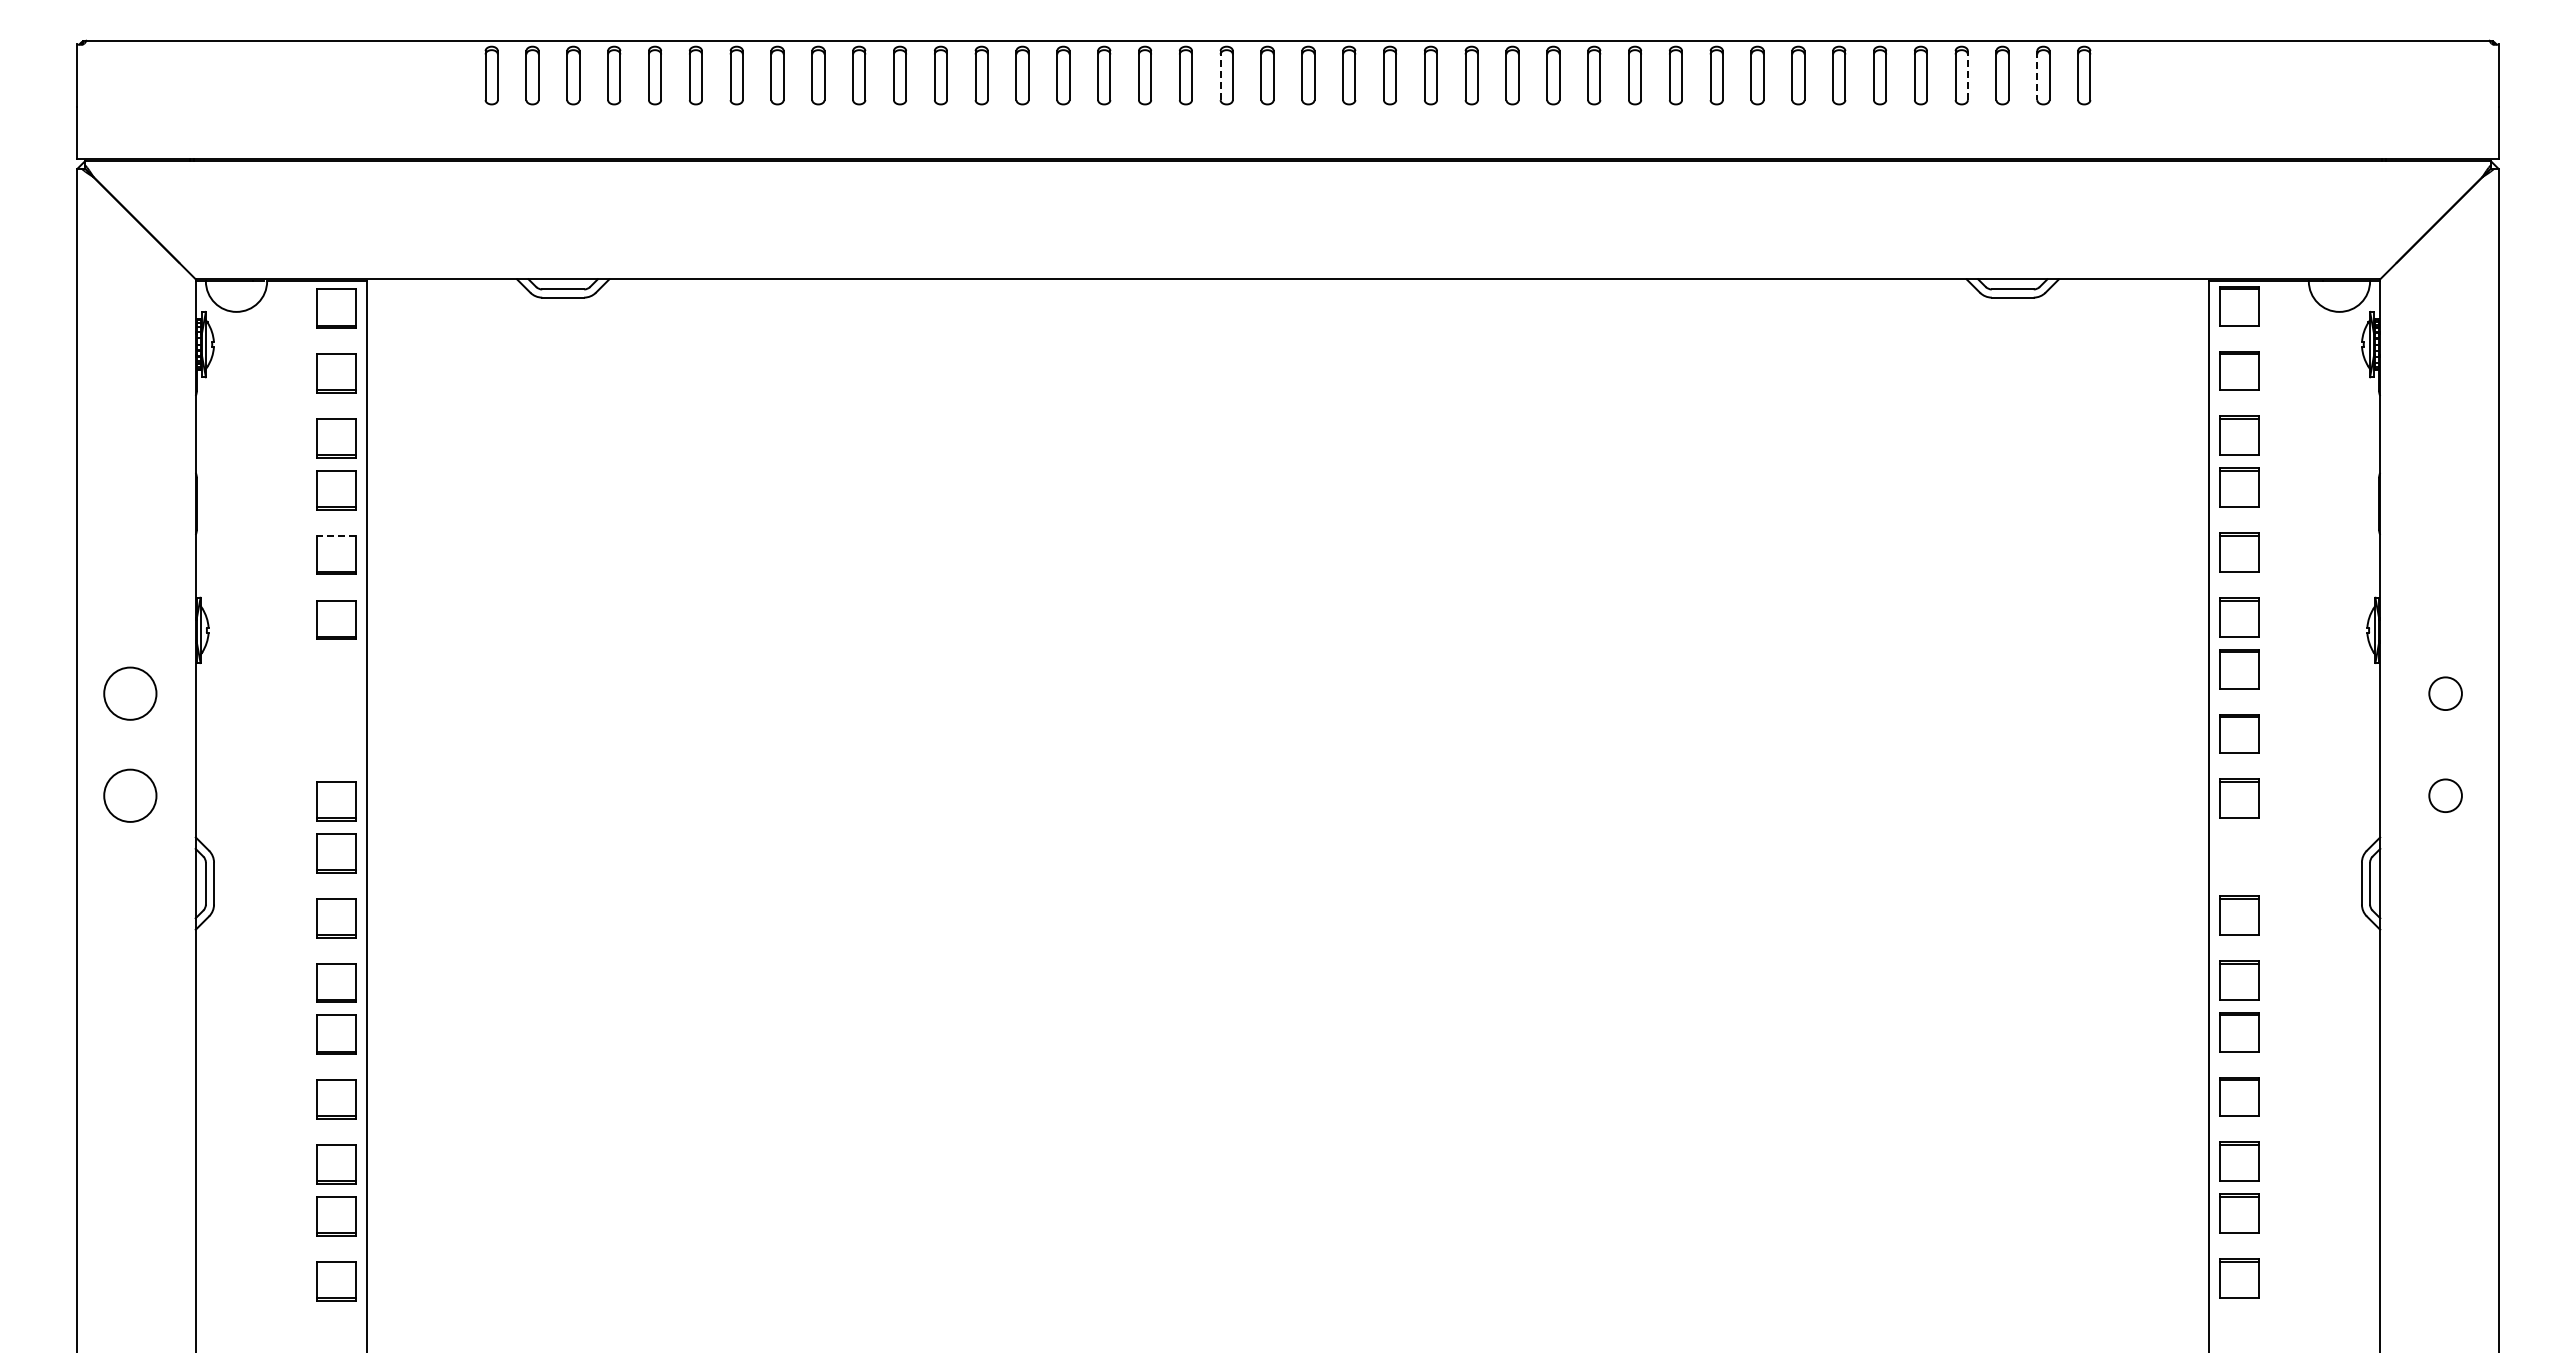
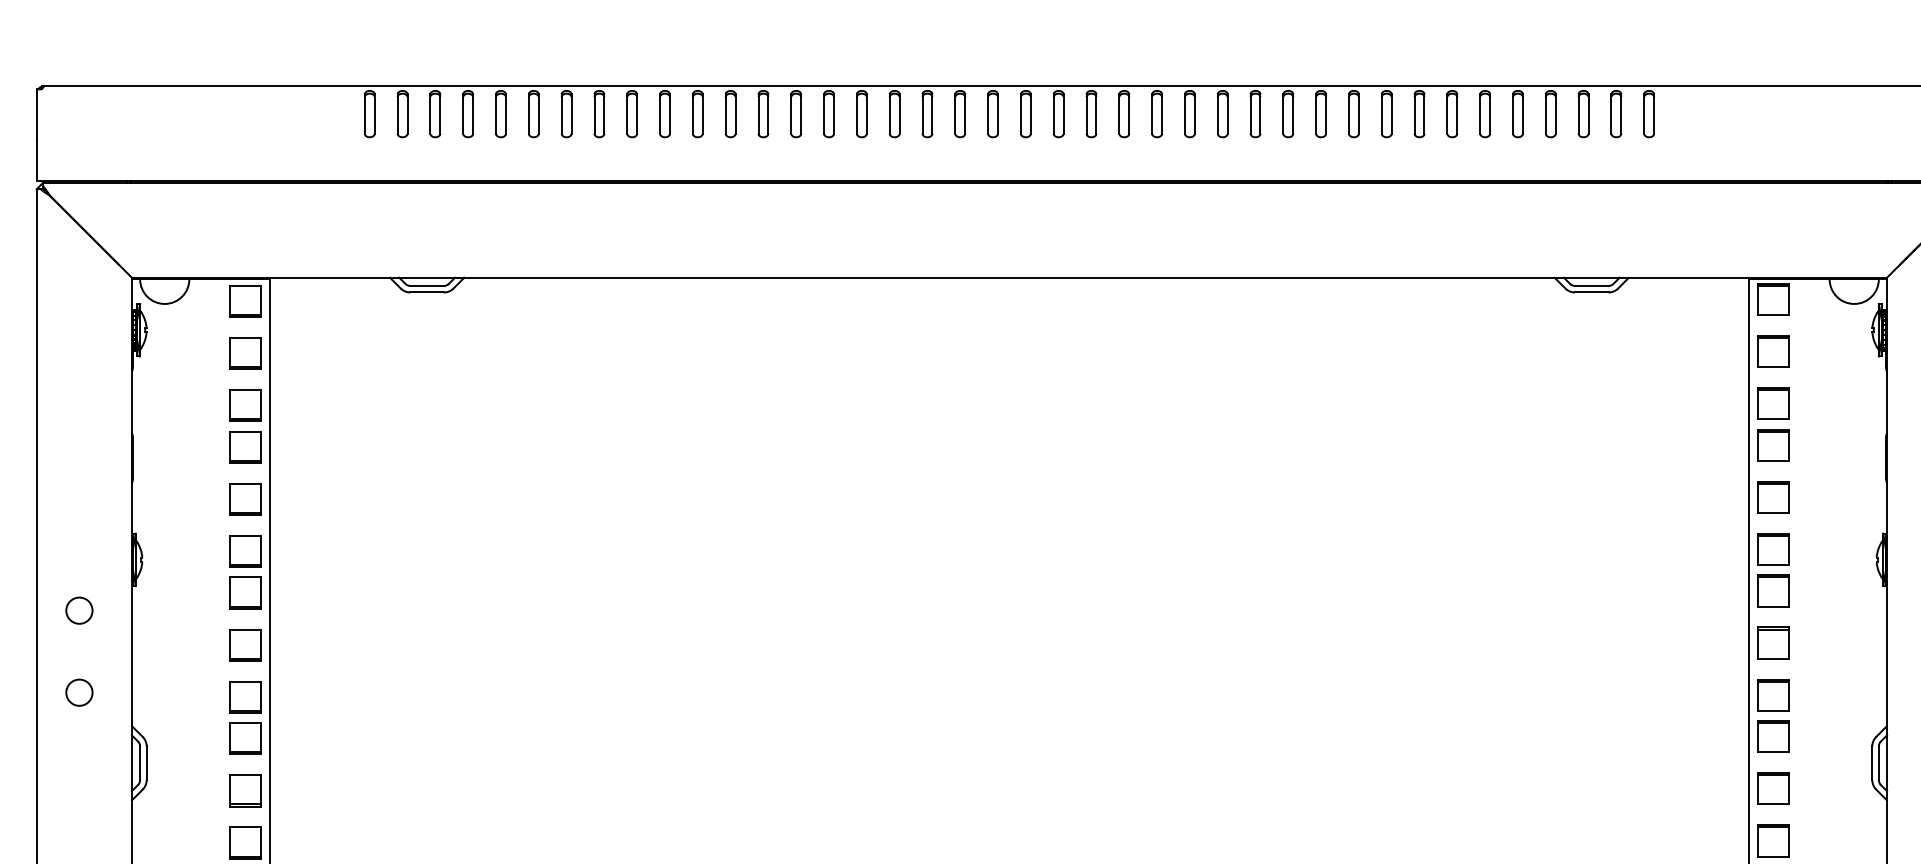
line: (1220, 75) -> (955, 114), dashed -> solid
line: (1967, 75) -> (1555, 114), dashed -> solid
line: (2037, 75) -> (1611, 114), dashed -> solid
line: (336, 535) -> (245, 483), dashed -> solid
part: (336, 671) -> (245, 592), added
circle: (130, 693) -> (79, 610), size x0.62
part: (336, 736) -> (245, 645), added
circle: (130, 795) -> (79, 692), size x0.62
part: (2239, 850) -> (1773, 736), added

